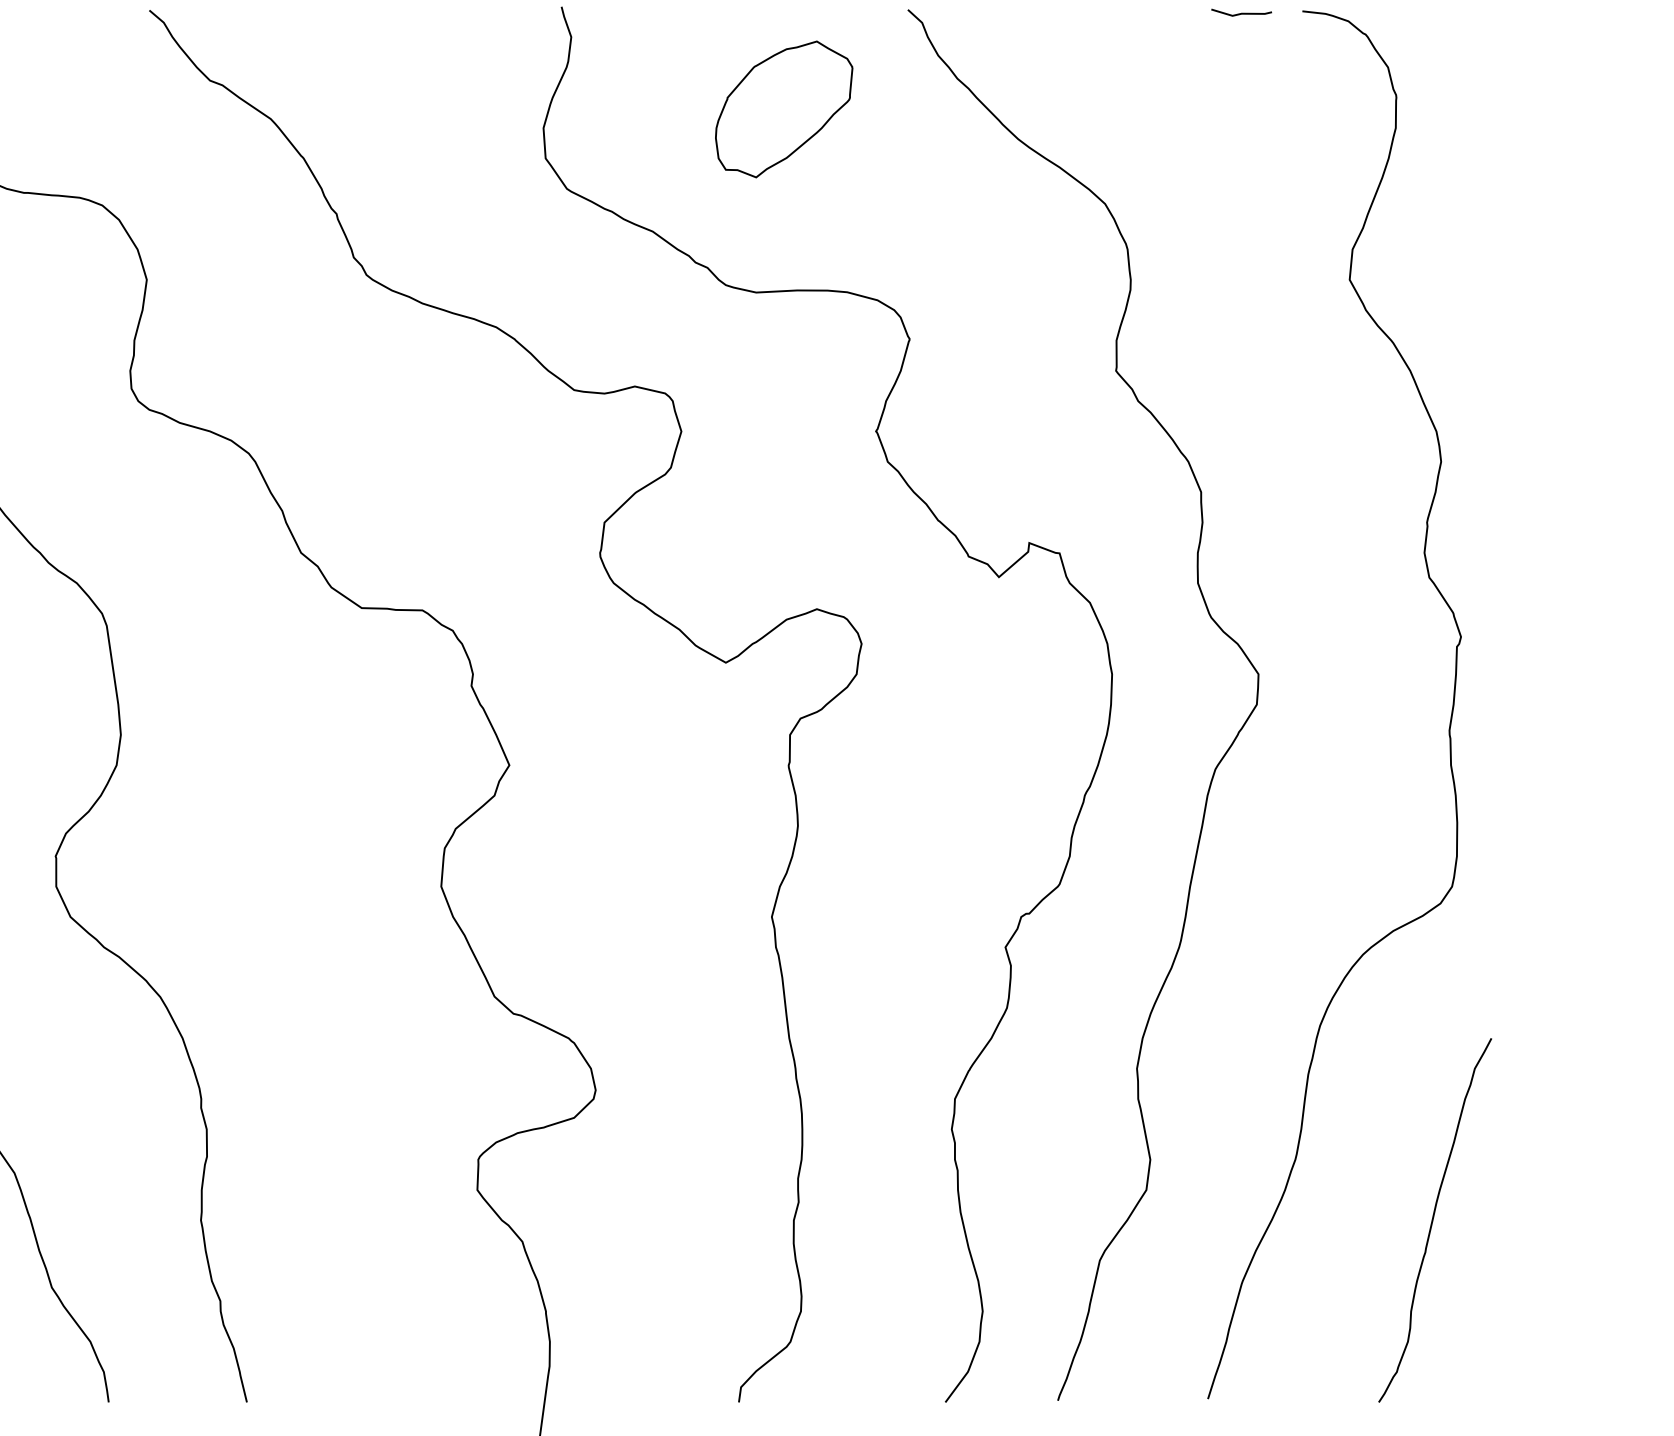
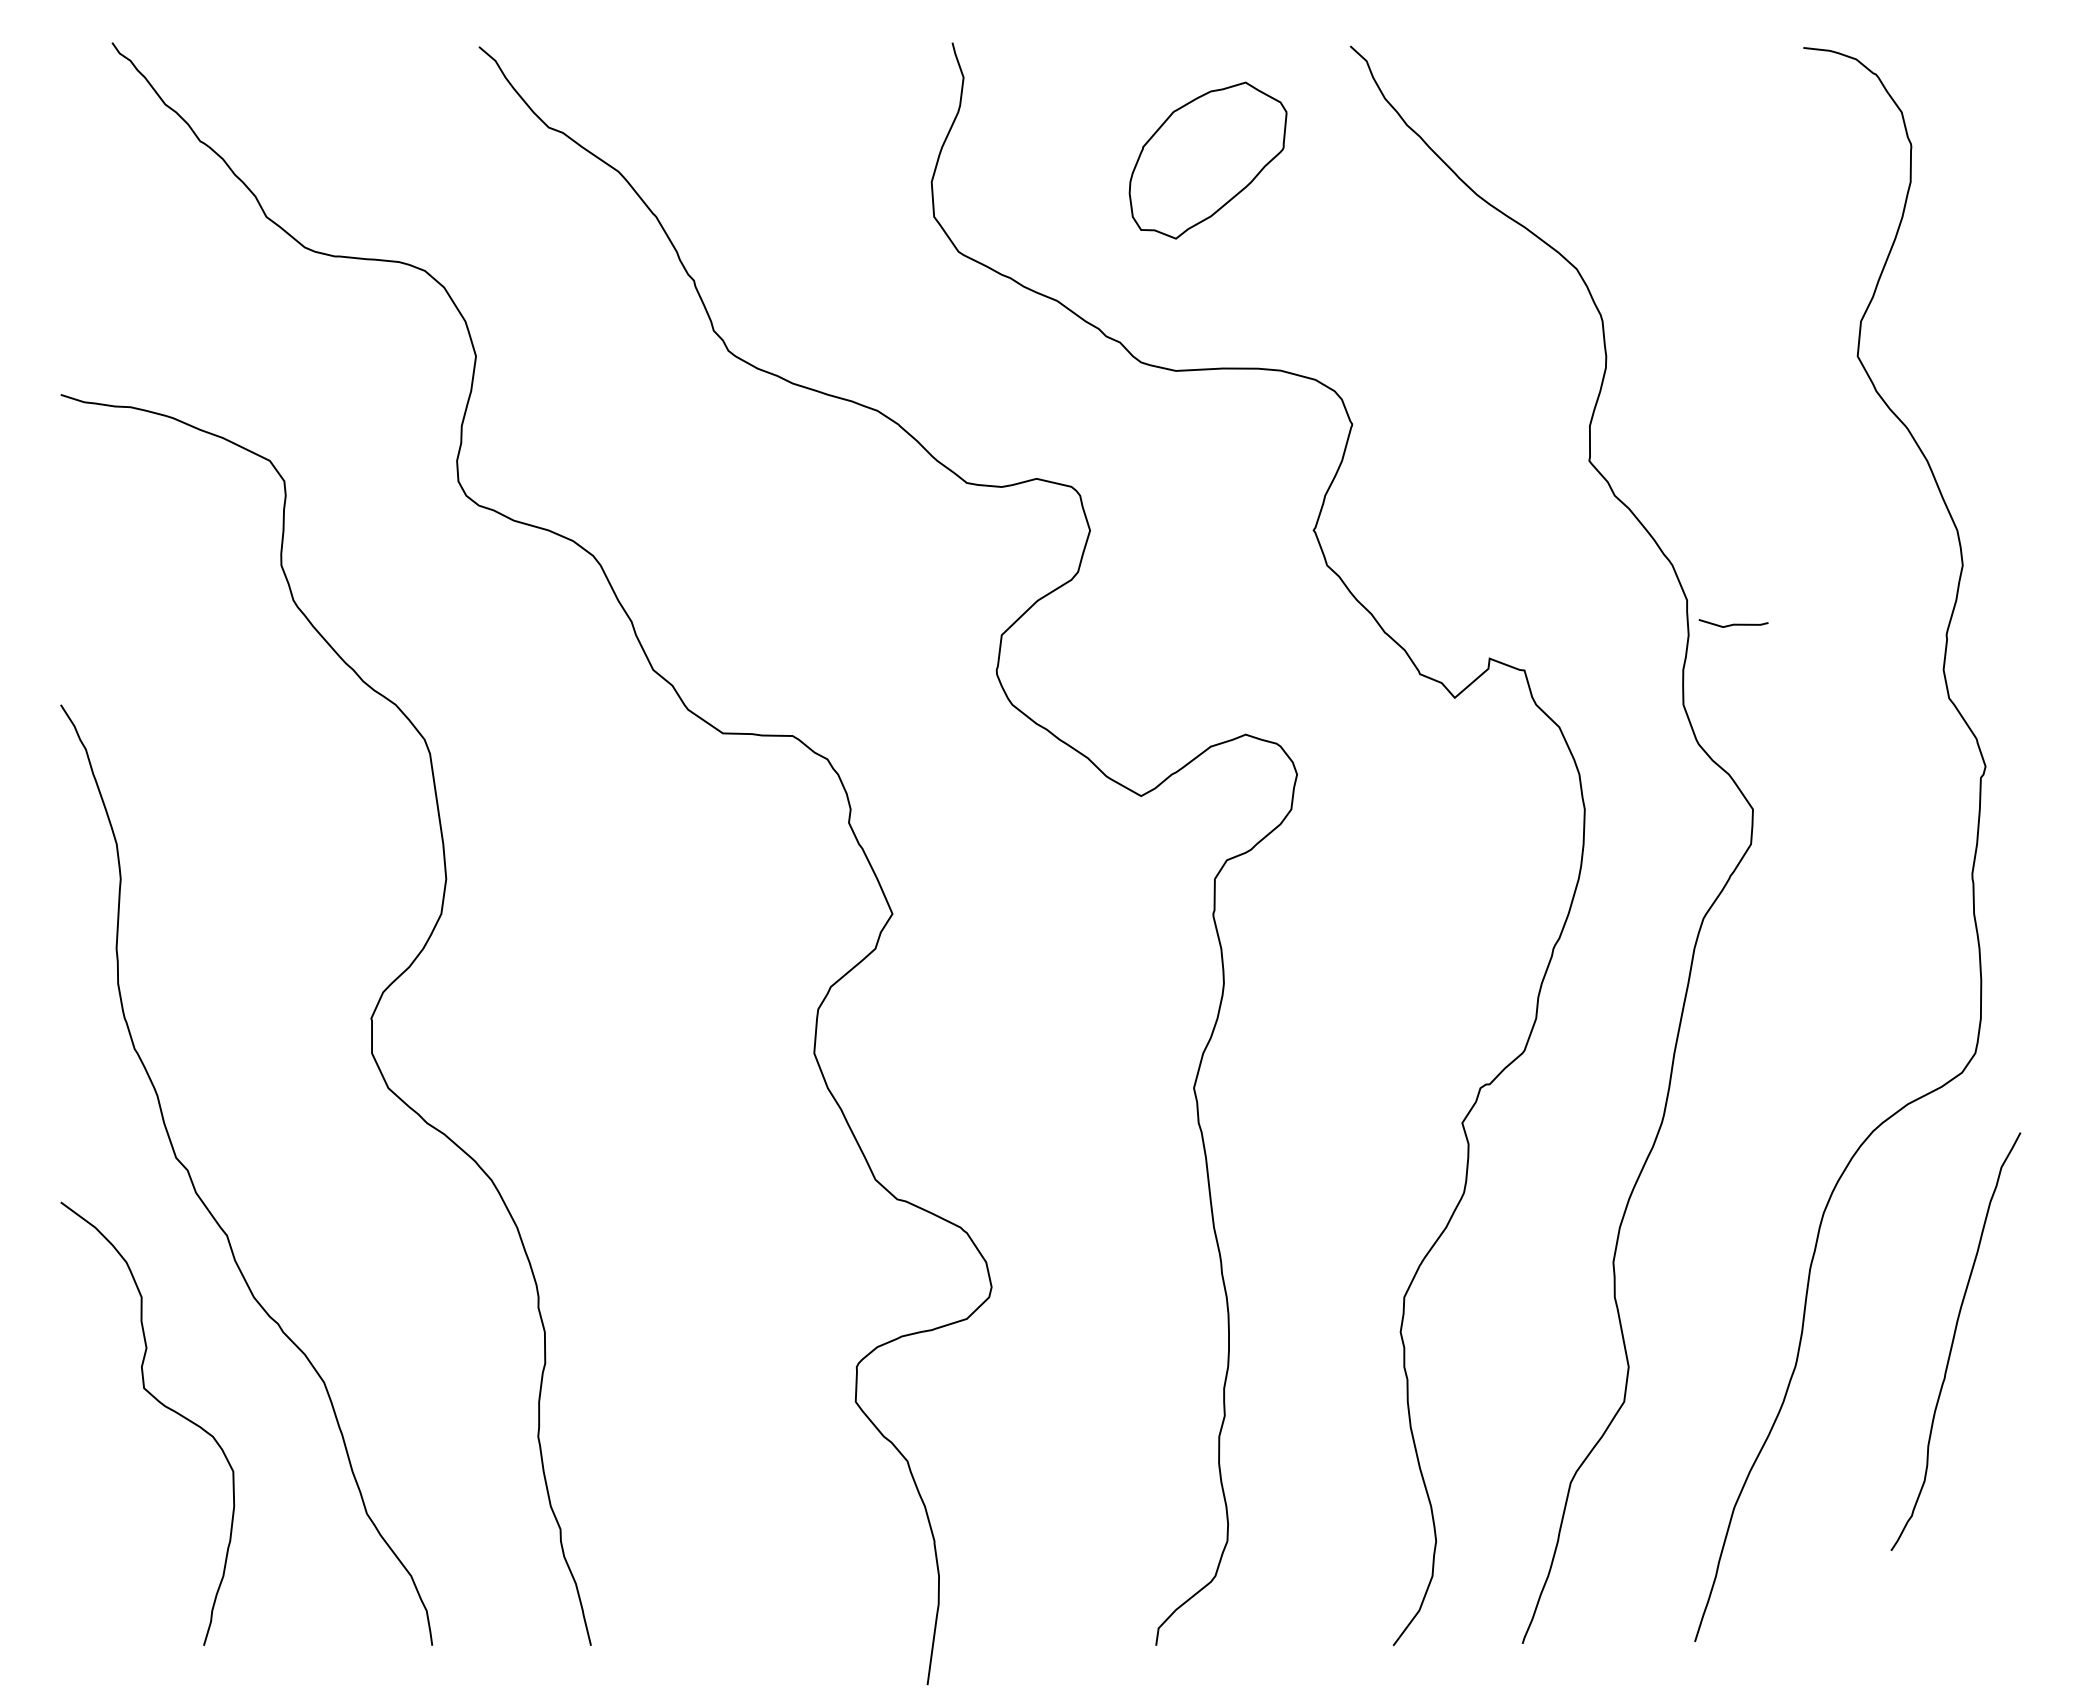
line: (1241, 12) -> (1733, 623), moved
curve: (1433, 1219) -> (1954, 1340), moved

